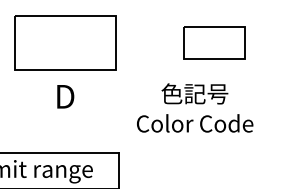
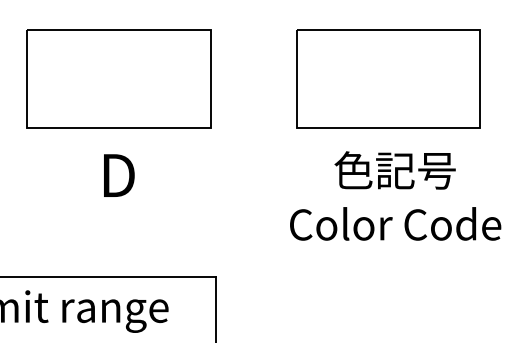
part: (214, 42) -> (389, 77), size x1.67
text: (195, 107) -> (396, 195), moved

